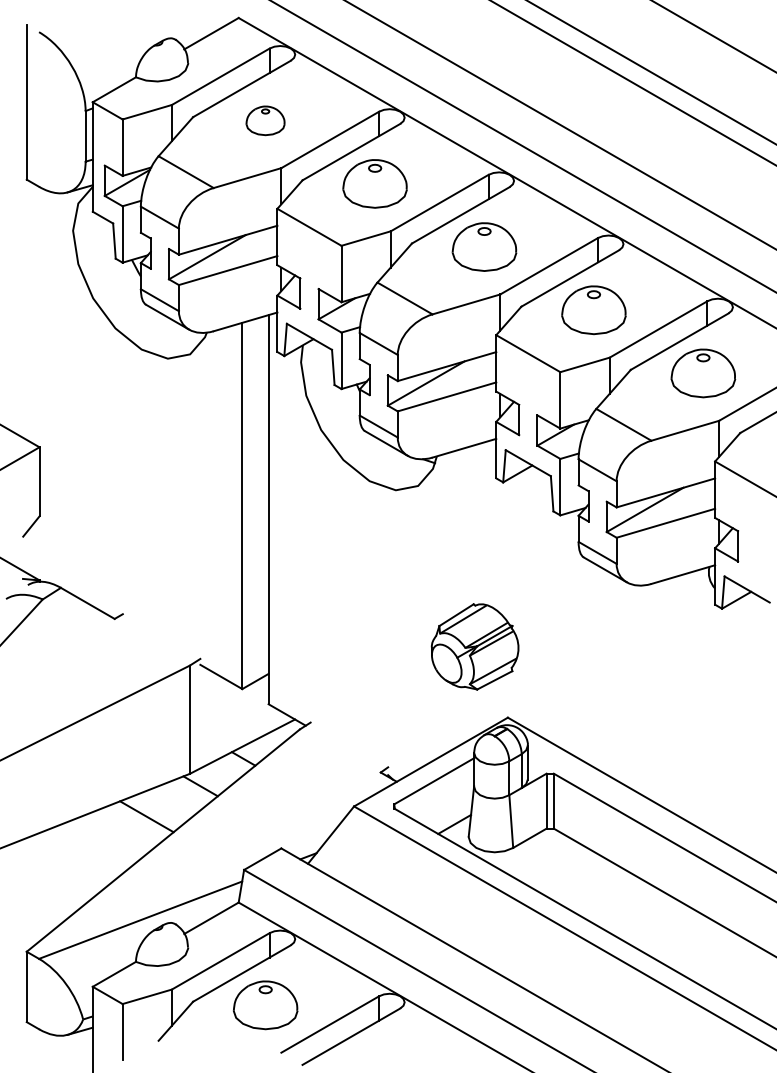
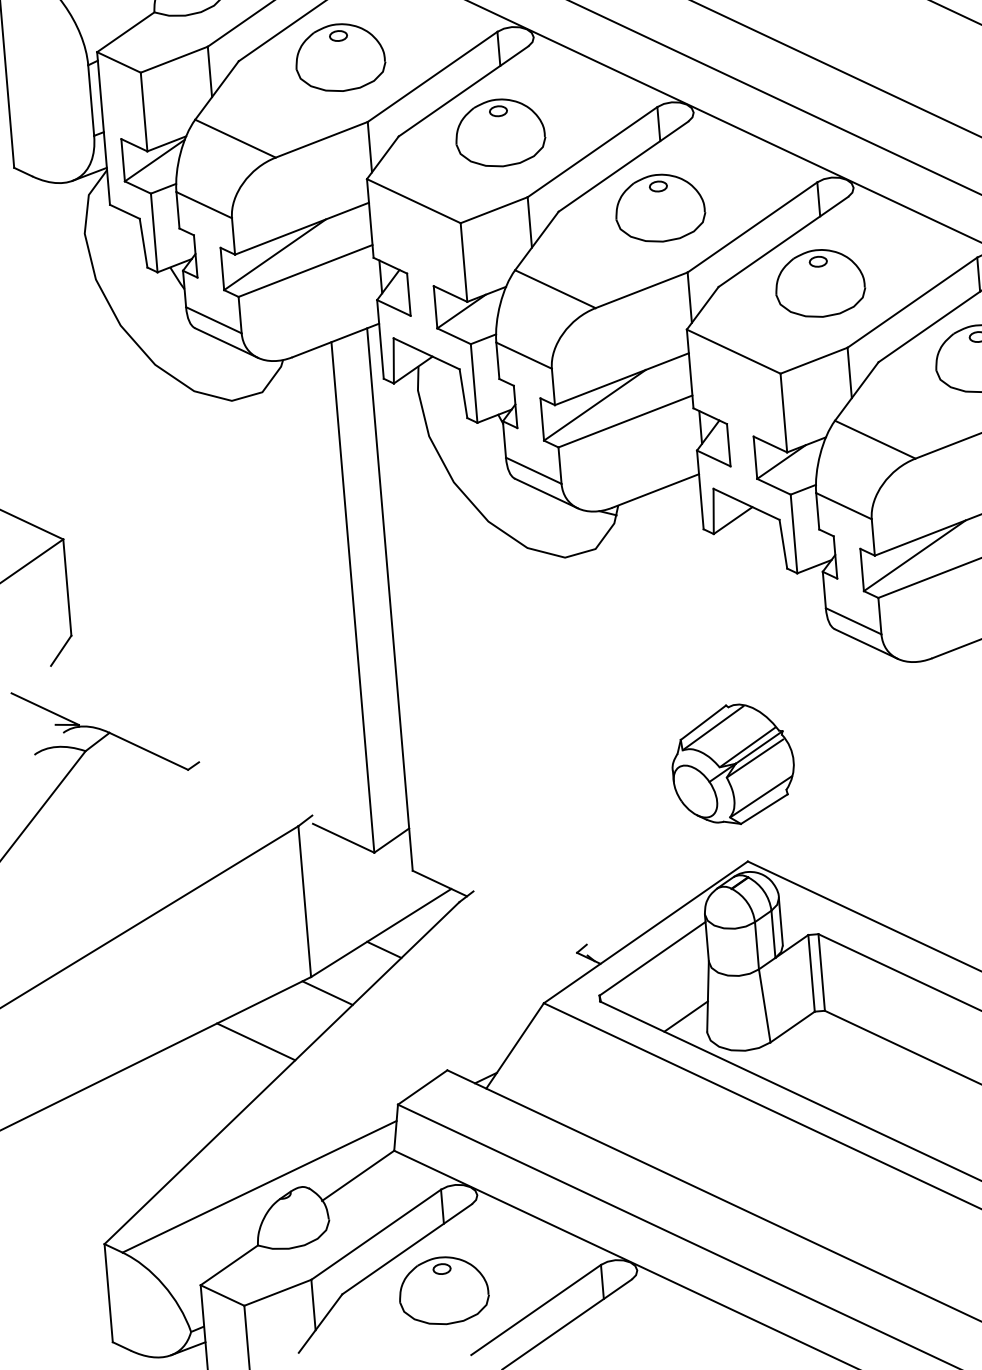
part: (265, 120) -> (340, 57), size x1.67
part: (474, 646) -> (732, 764), moved

